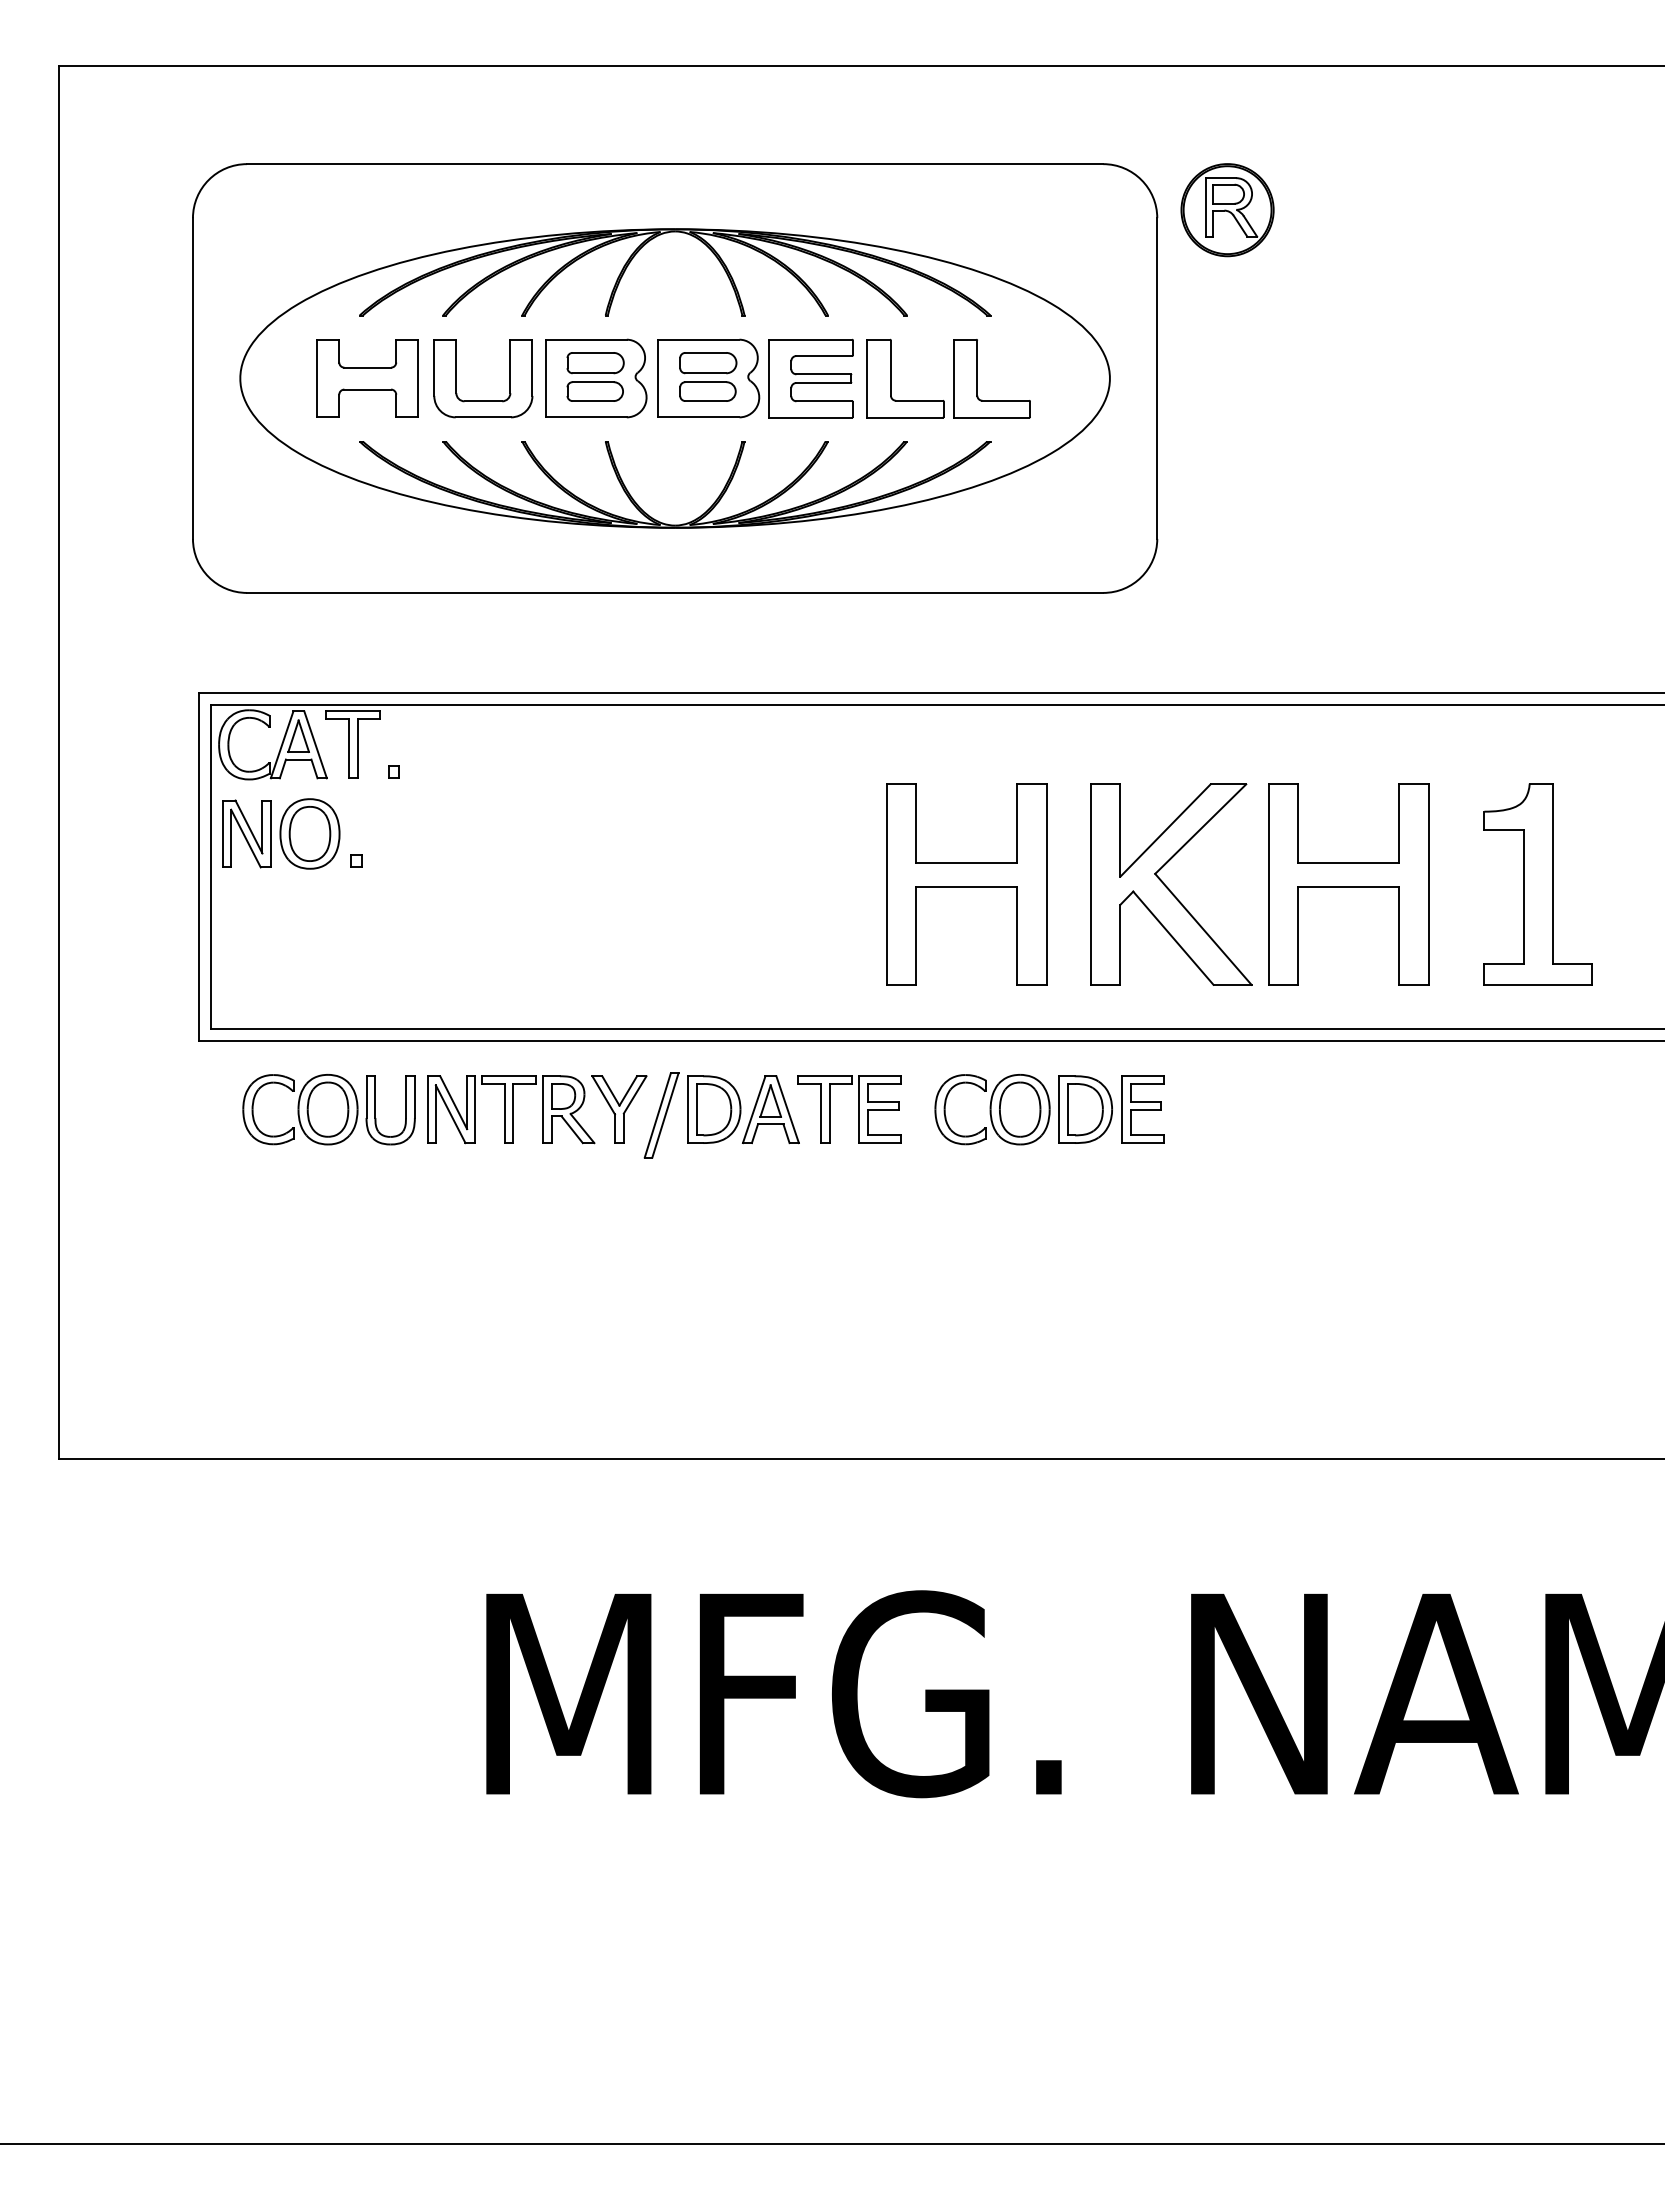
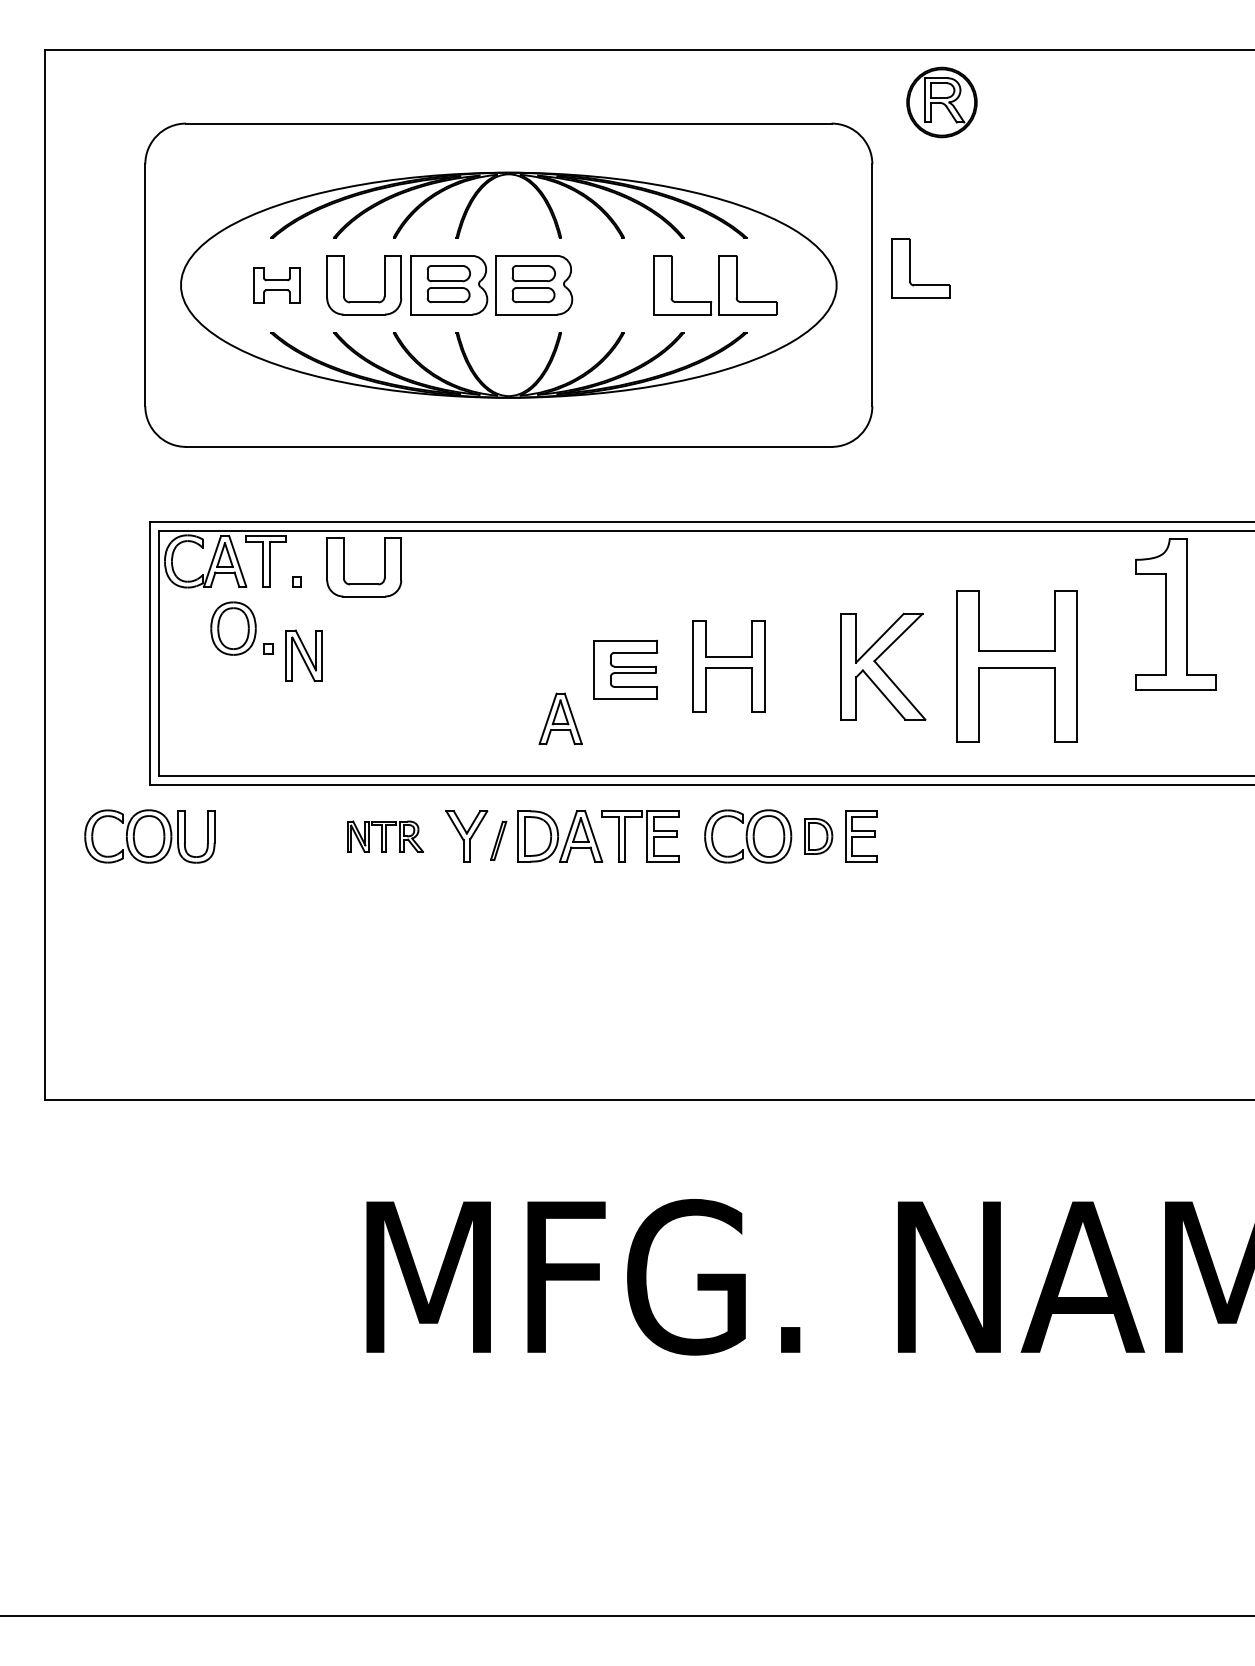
part: (1227, 210) -> (941, 102), moved
part: (1207, 356) -> (910, 268), added
part: (367, 378) -> (276, 285), size x0.6
part: (810, 378) -> (625, 669), moved
part: (483, 774) -> (364, 583), added
part: (246, 833) -> (304, 655), moved
part: (966, 884) -> (728, 666), size x0.6
part: (1171, 884) -> (883, 666), size x0.7
part: (1537, 884) -> (1175, 614), moved
part: (743, 953) -> (560, 718), added
part: (328, 1109) -> (149, 836), moved
part: (511, 1109) -> (385, 836), size x0.6
part: (1085, 1109) -> (818, 836), size x0.7
part: (661, 1115) -> (498, 840), size x0.6

